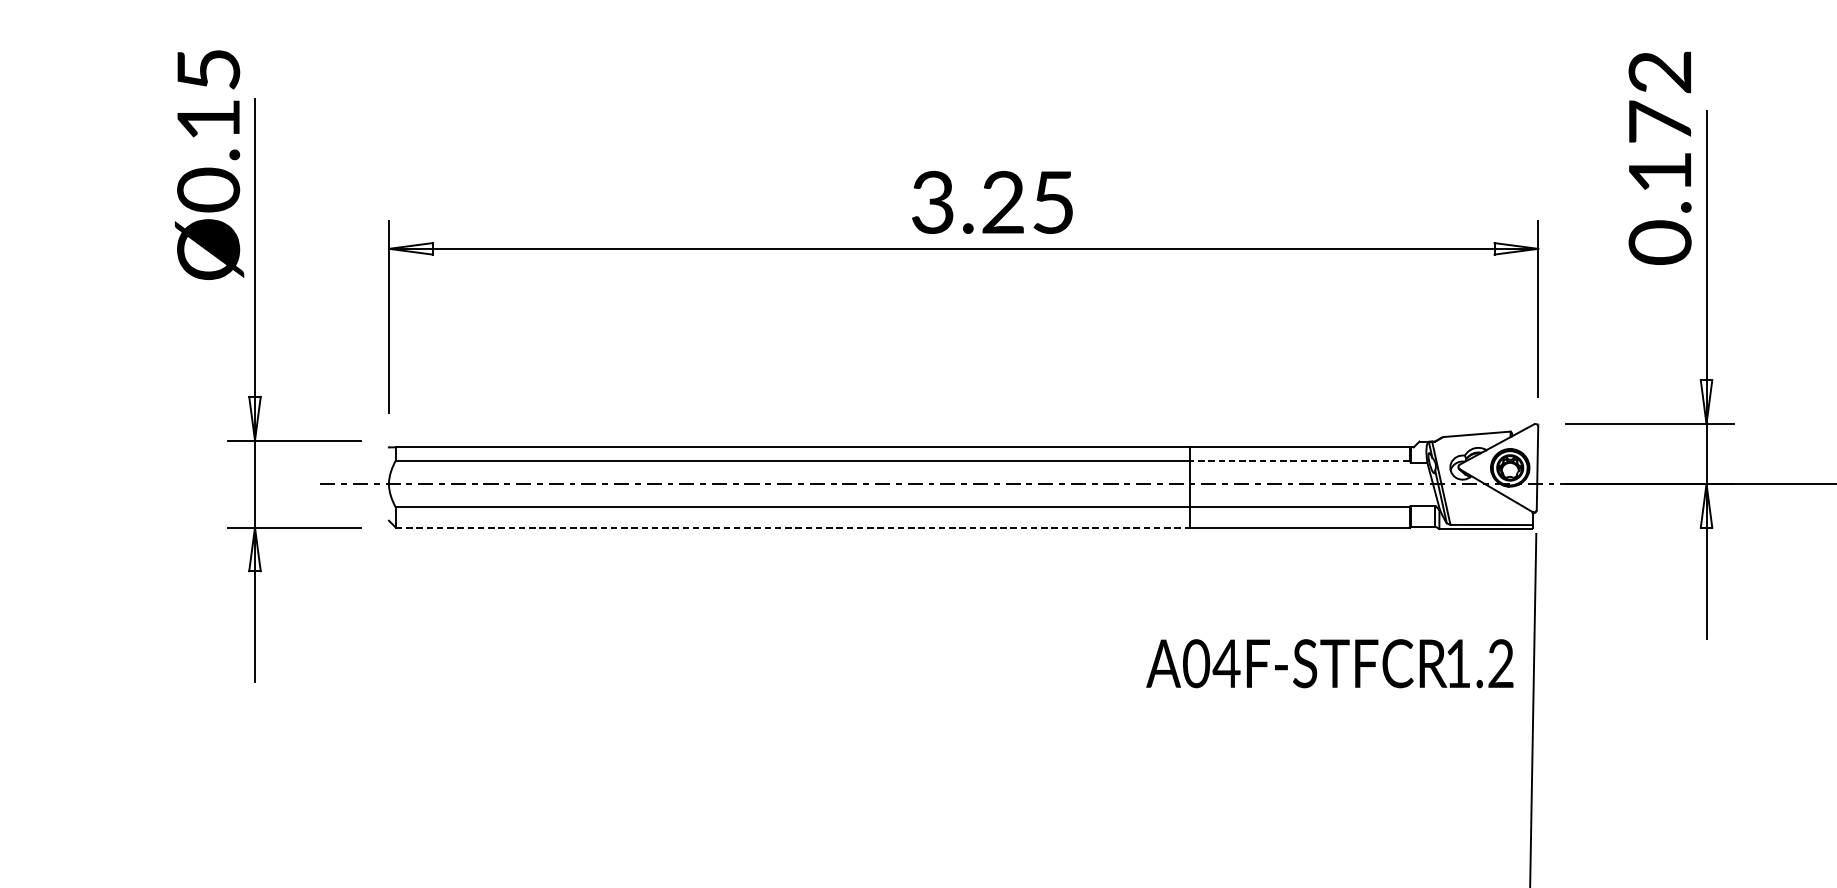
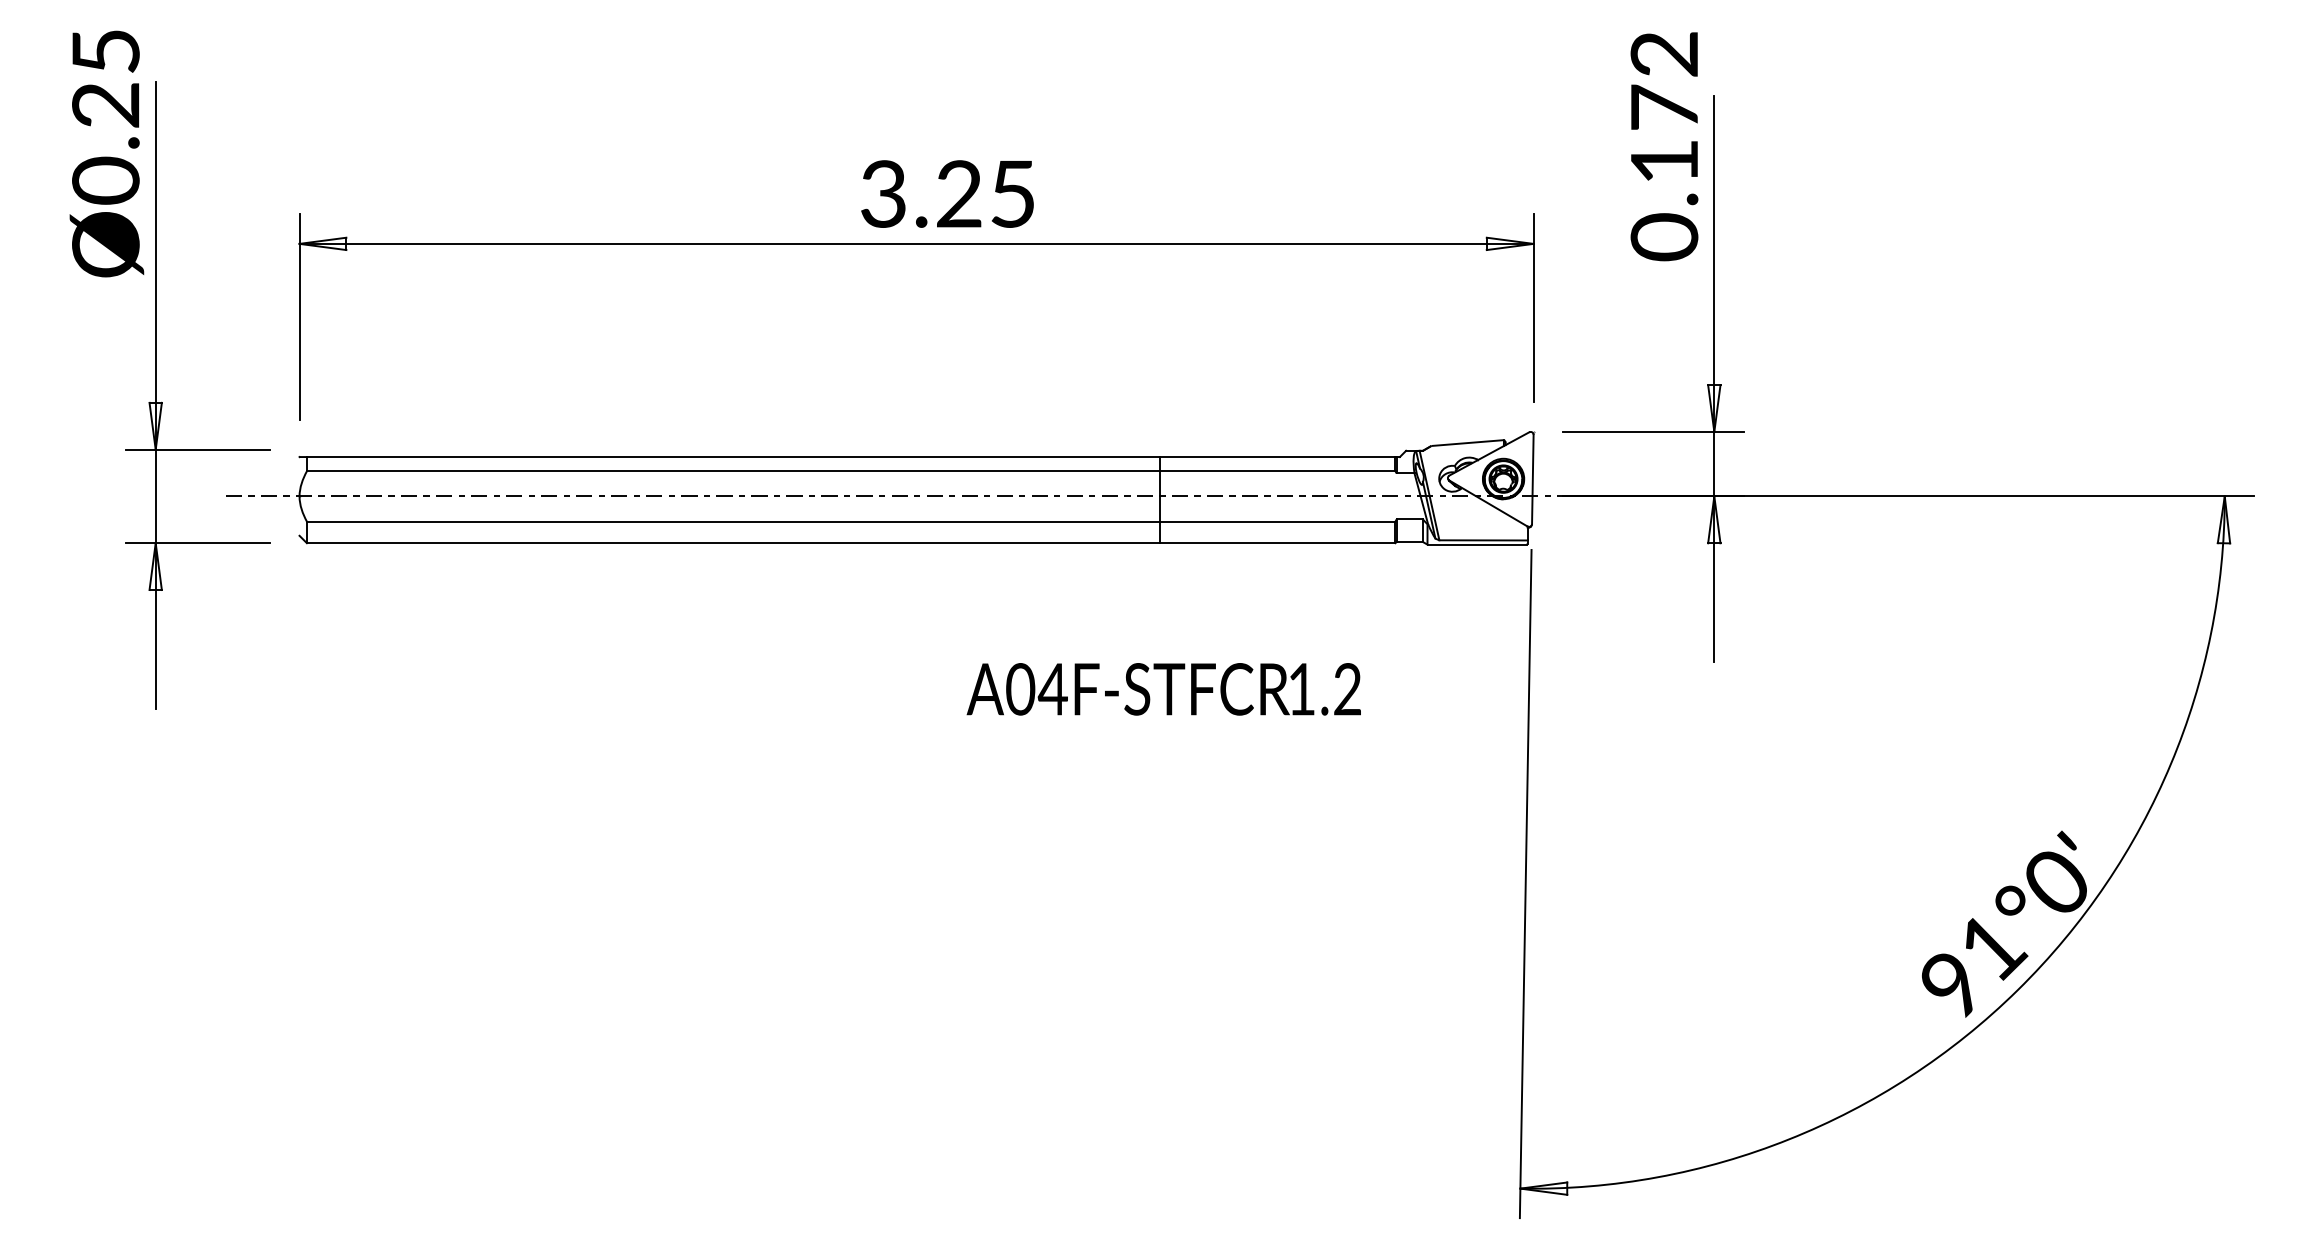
text: (208, 119) -> (105, 105), Ø0.15 -> Ø0.25
line: (1299, 460) -> (1277, 471), dashed -> solid
line: (793, 527) -> (733, 543), dashed -> solid
text: (1329, 663) -> (1163, 689), moved

